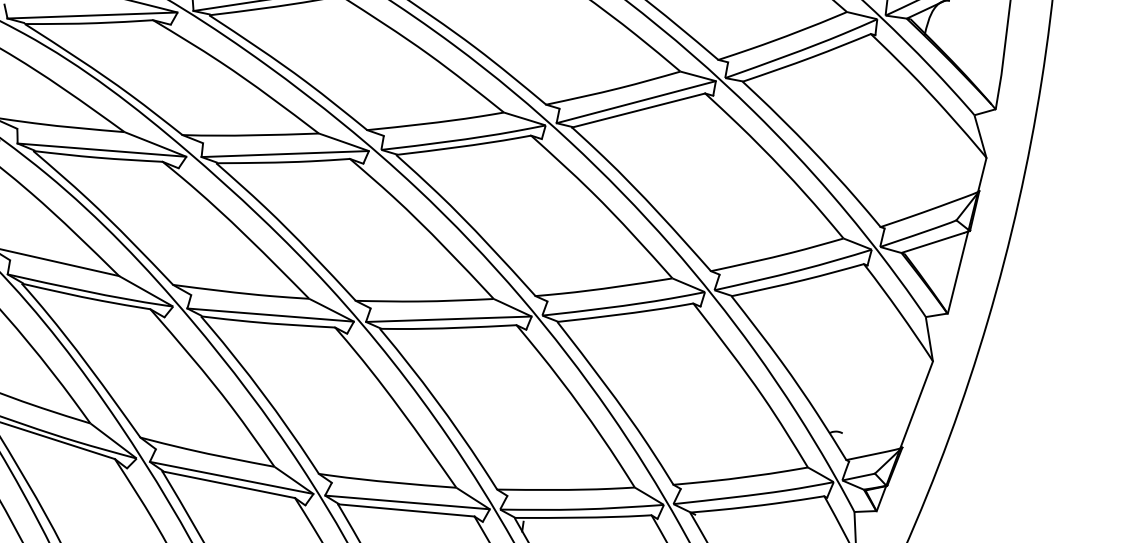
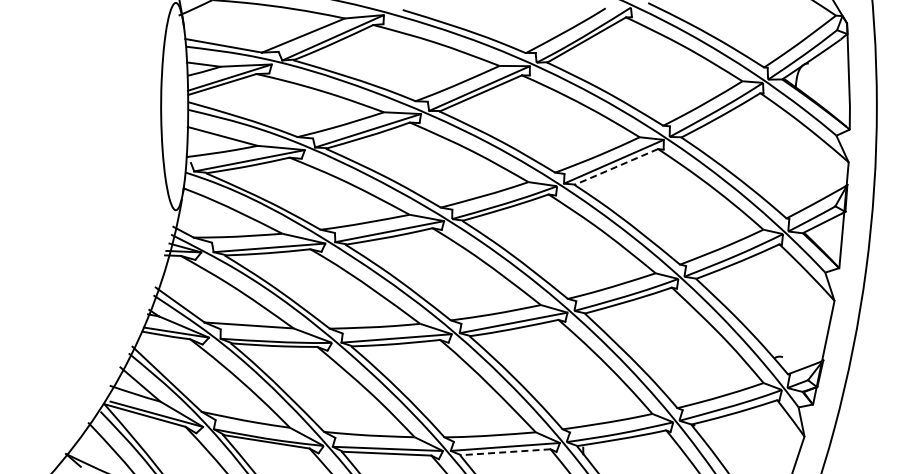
line: (637, 111) -> (615, 167), solid -> dashed
line: (404, 510) -> (504, 452), solid -> dashed

